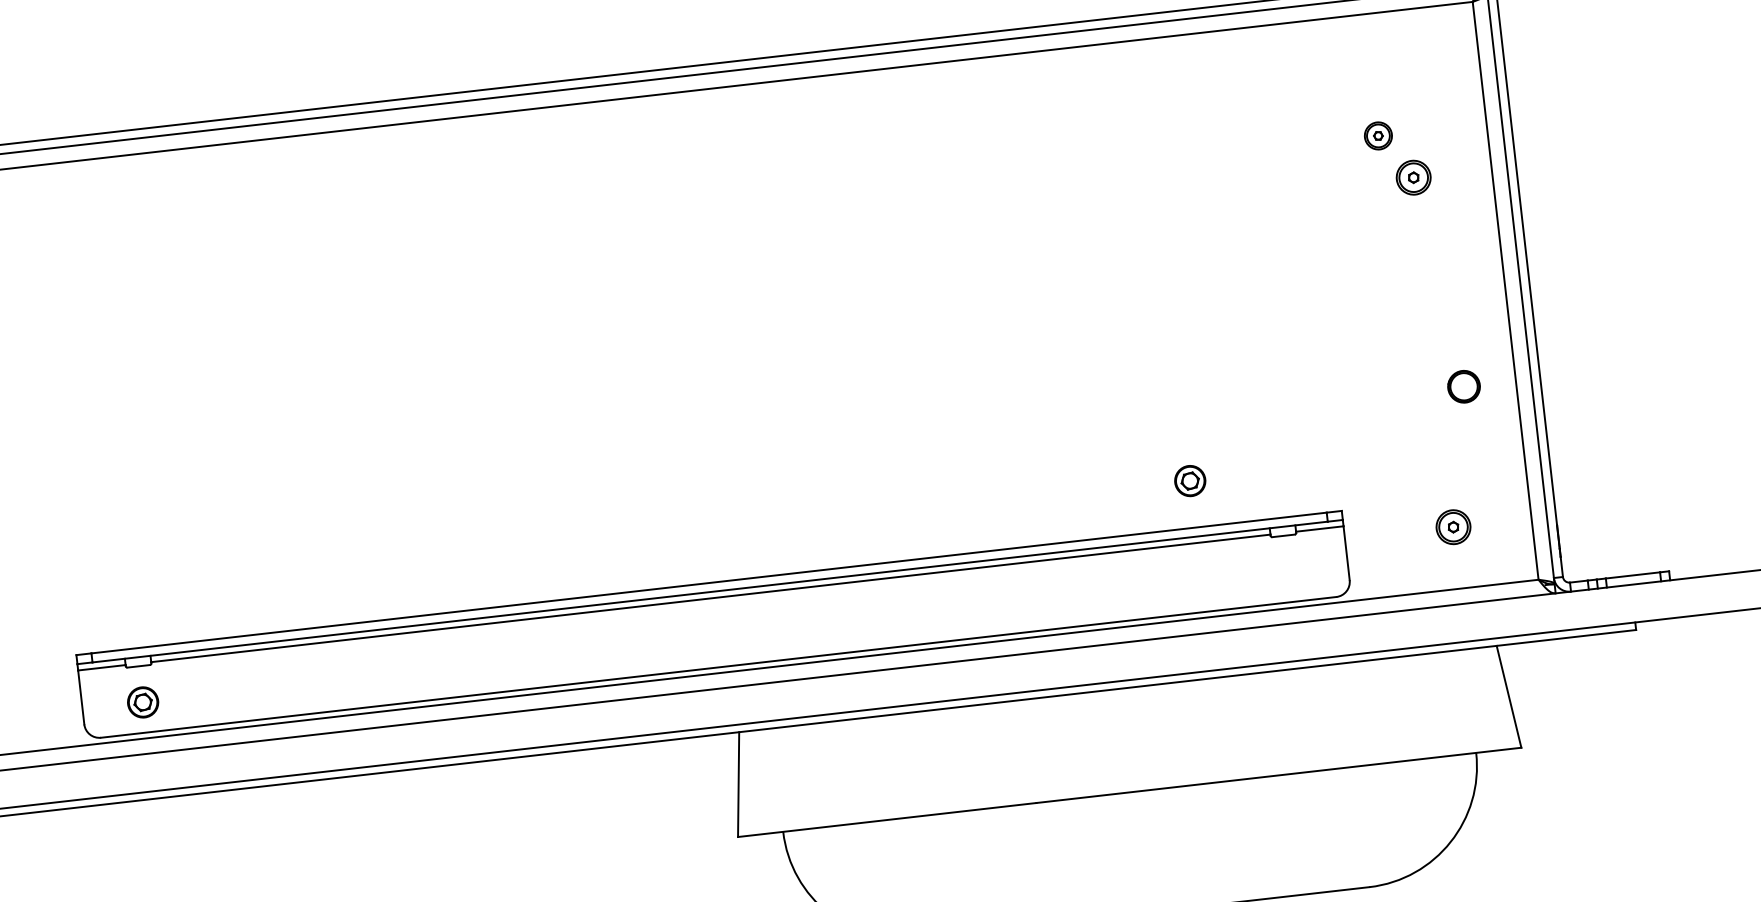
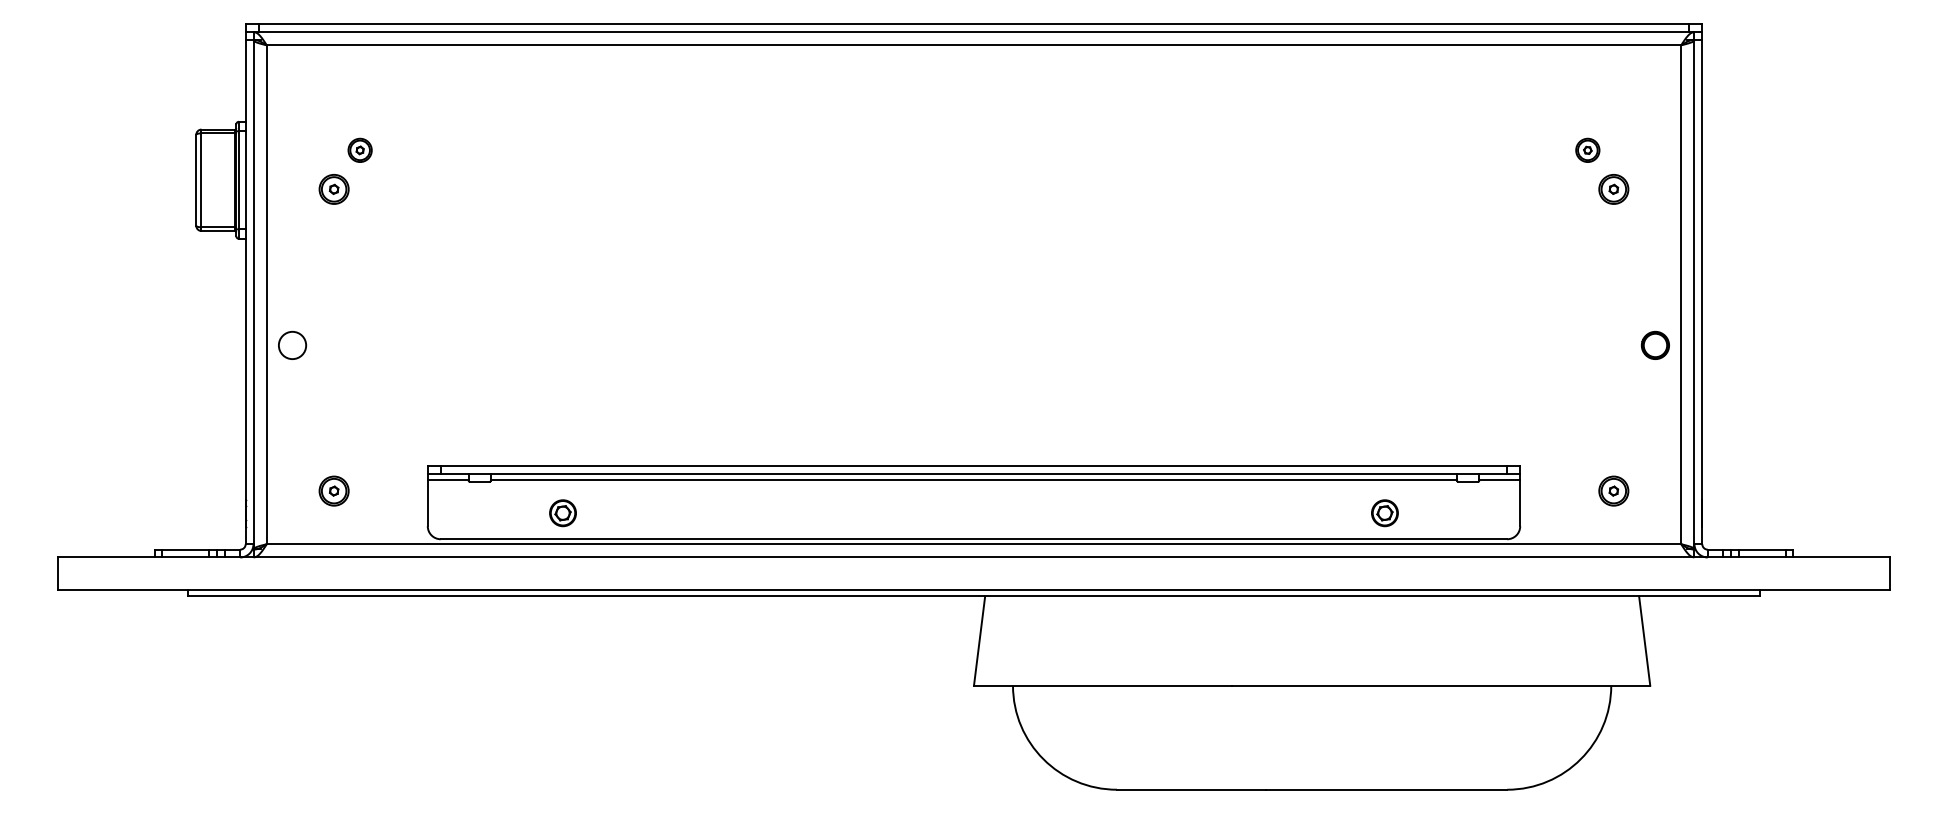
part: (1462, 385) -> (1654, 344), moved
part: (1189, 481) -> (1384, 513), moved
part: (142, 702) -> (562, 513), moved

